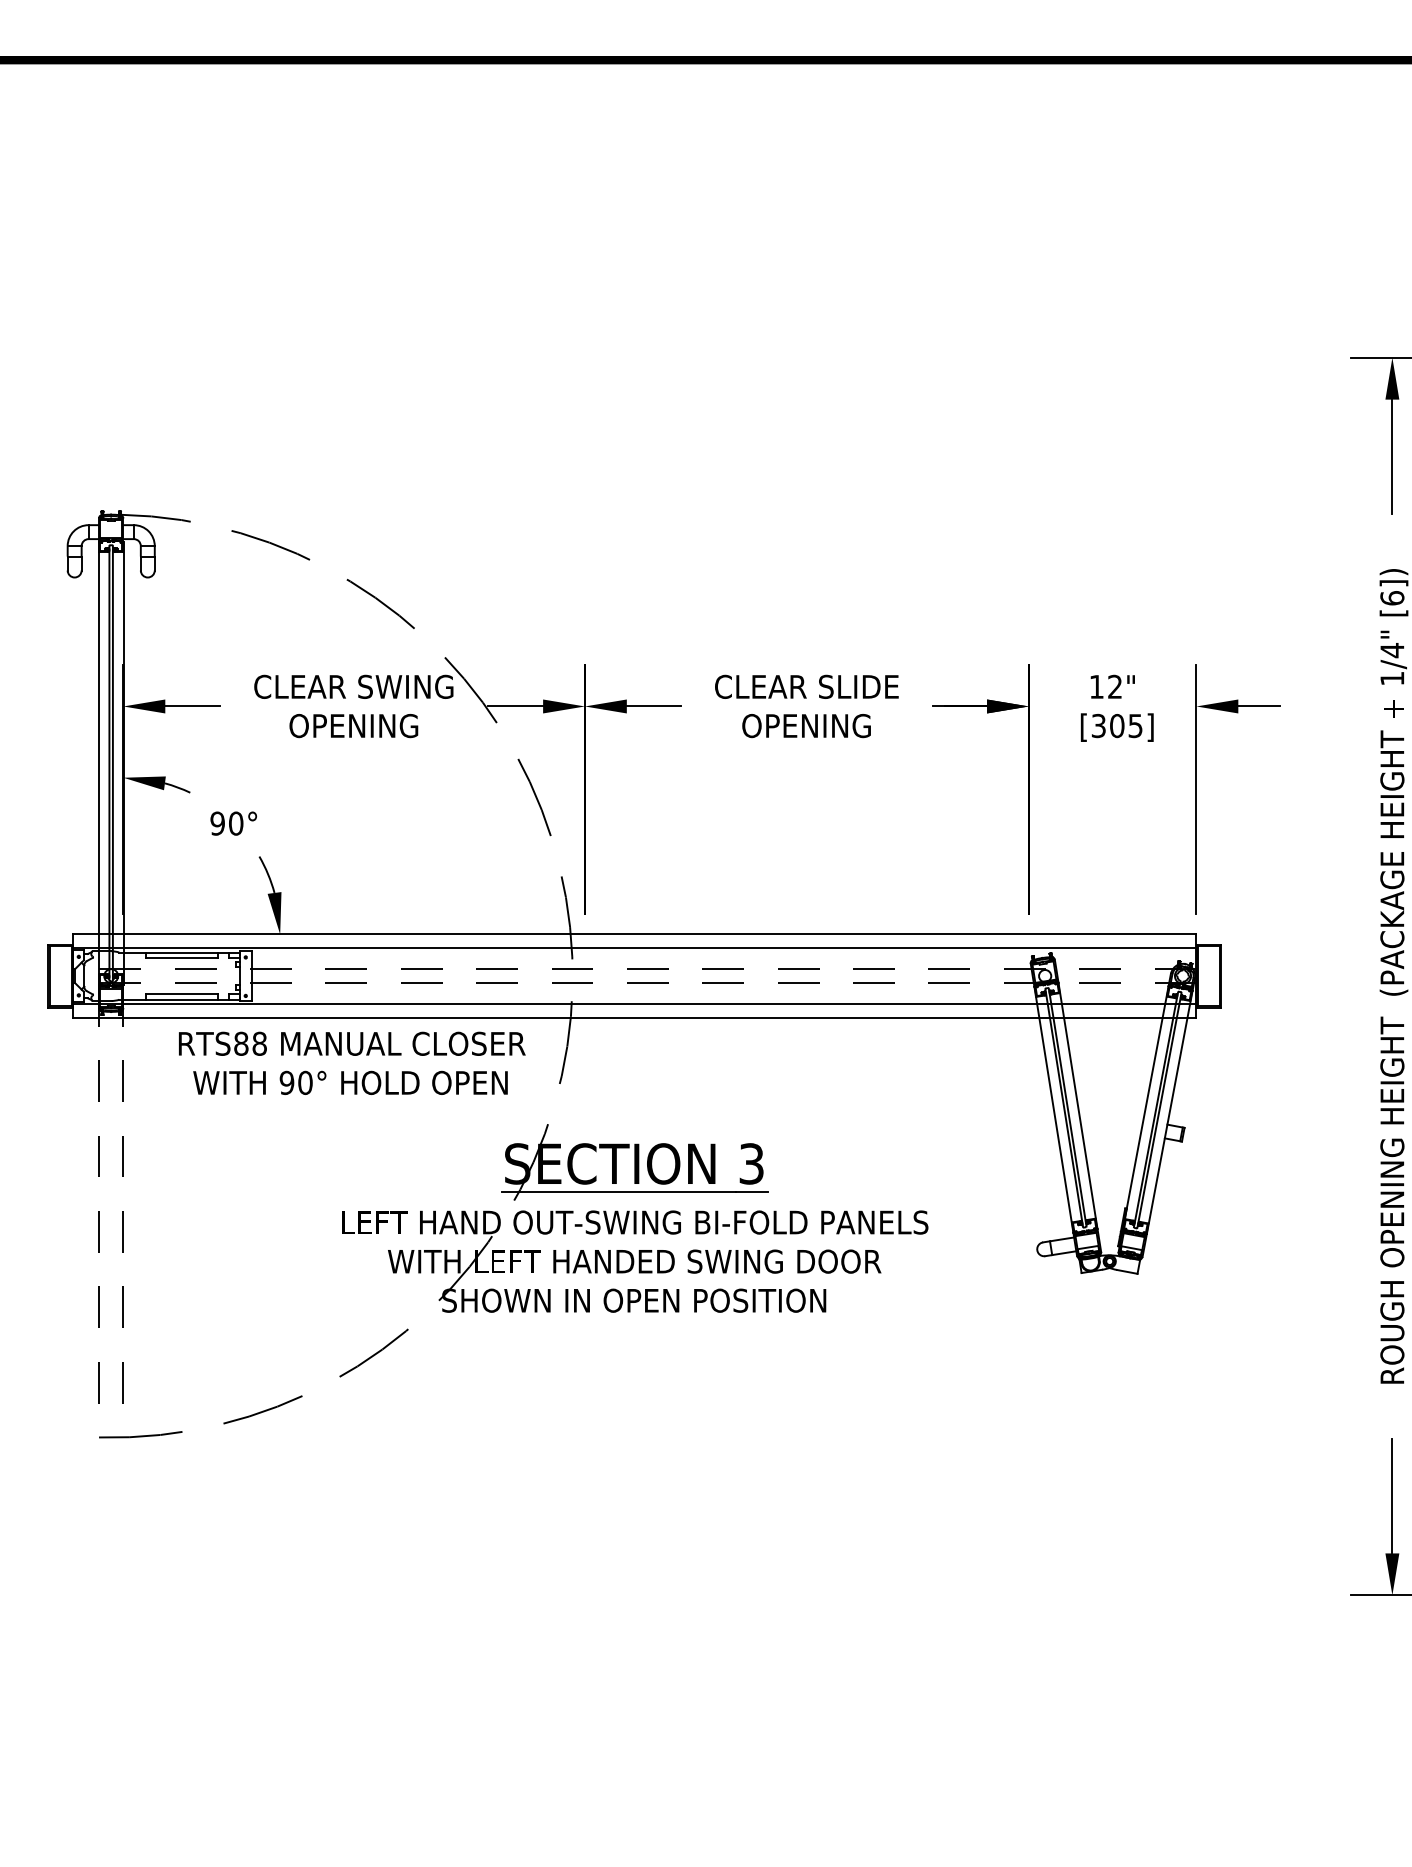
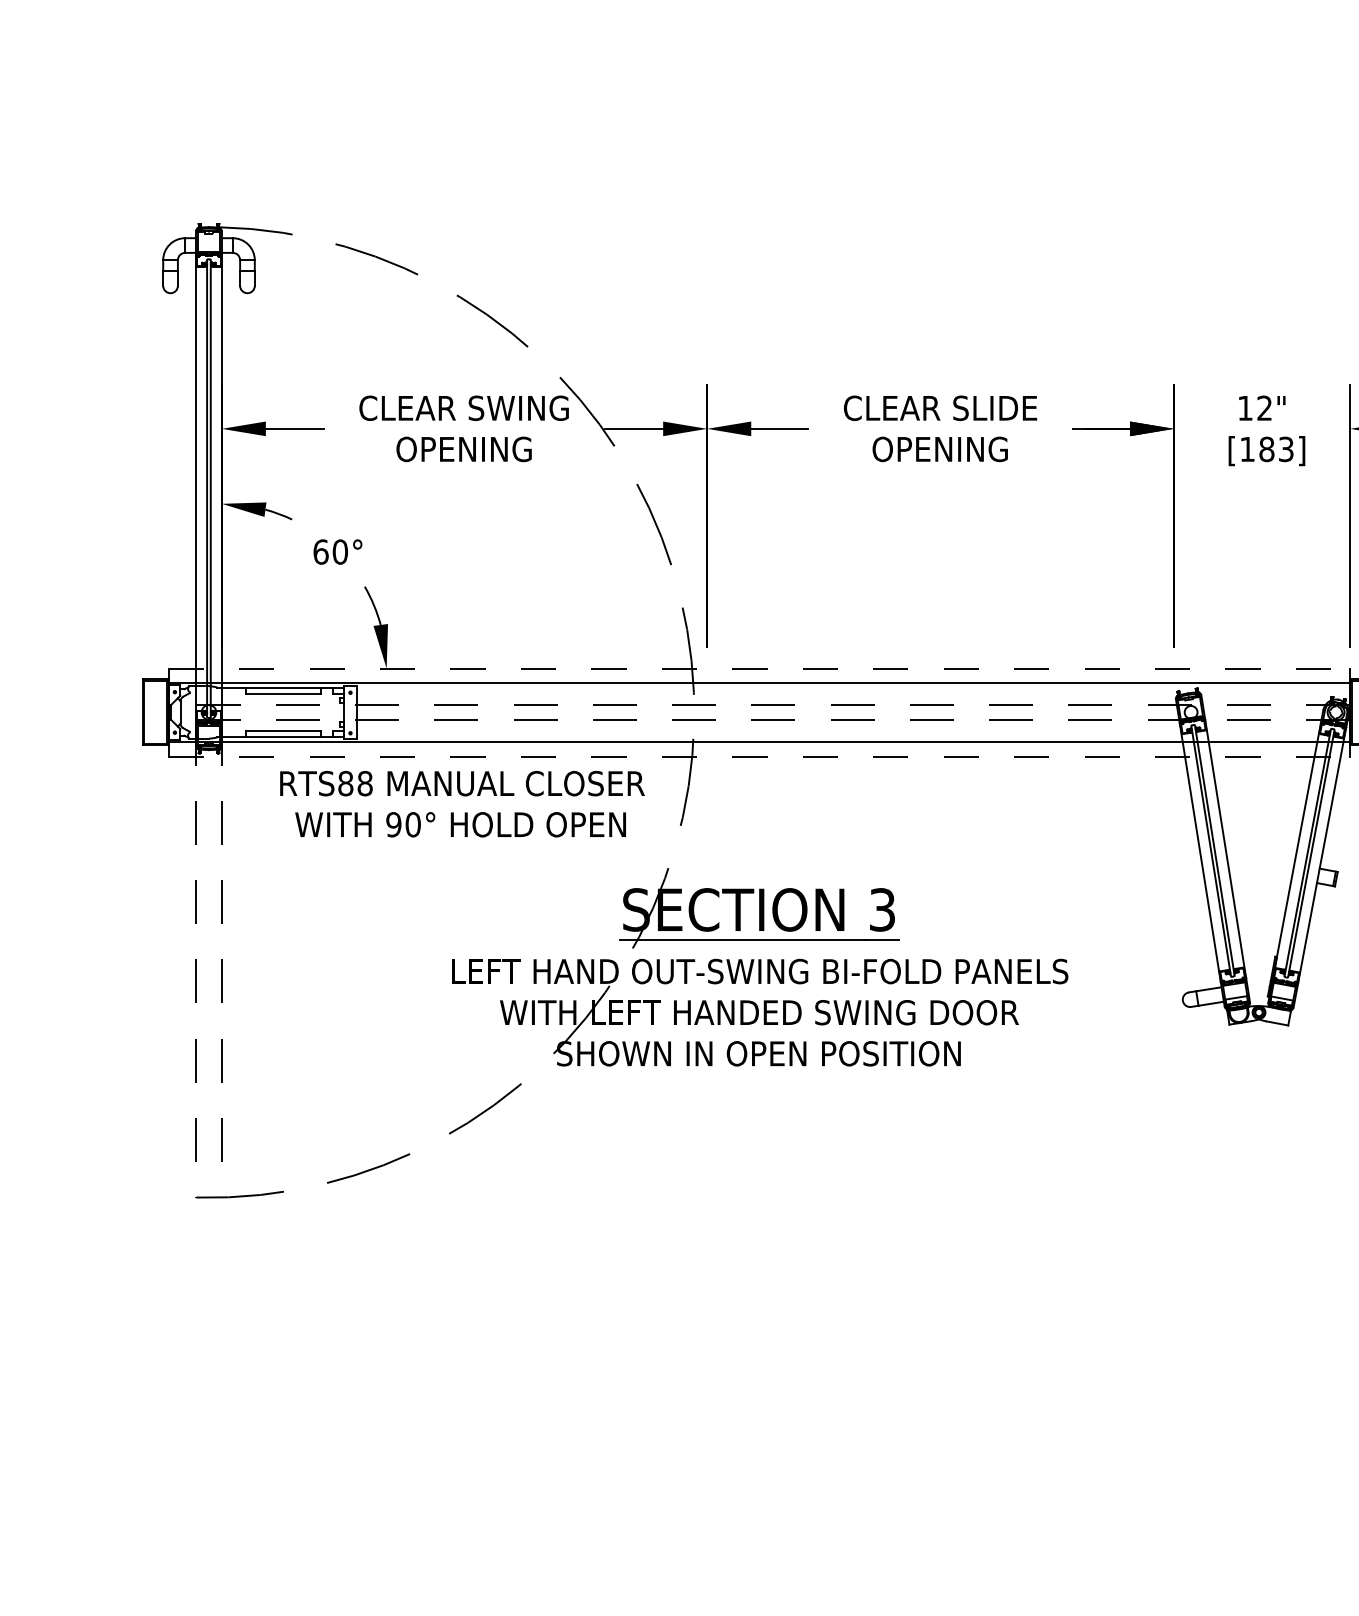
text: (1116, 725) -> (1266, 448), [305] -> [183]
text: (217, 823) -> (320, 551), 90° -> 60°
line: (634, 934) -> (759, 668), solid -> dashed
line: (634, 1018) -> (759, 756), solid -> dashed

